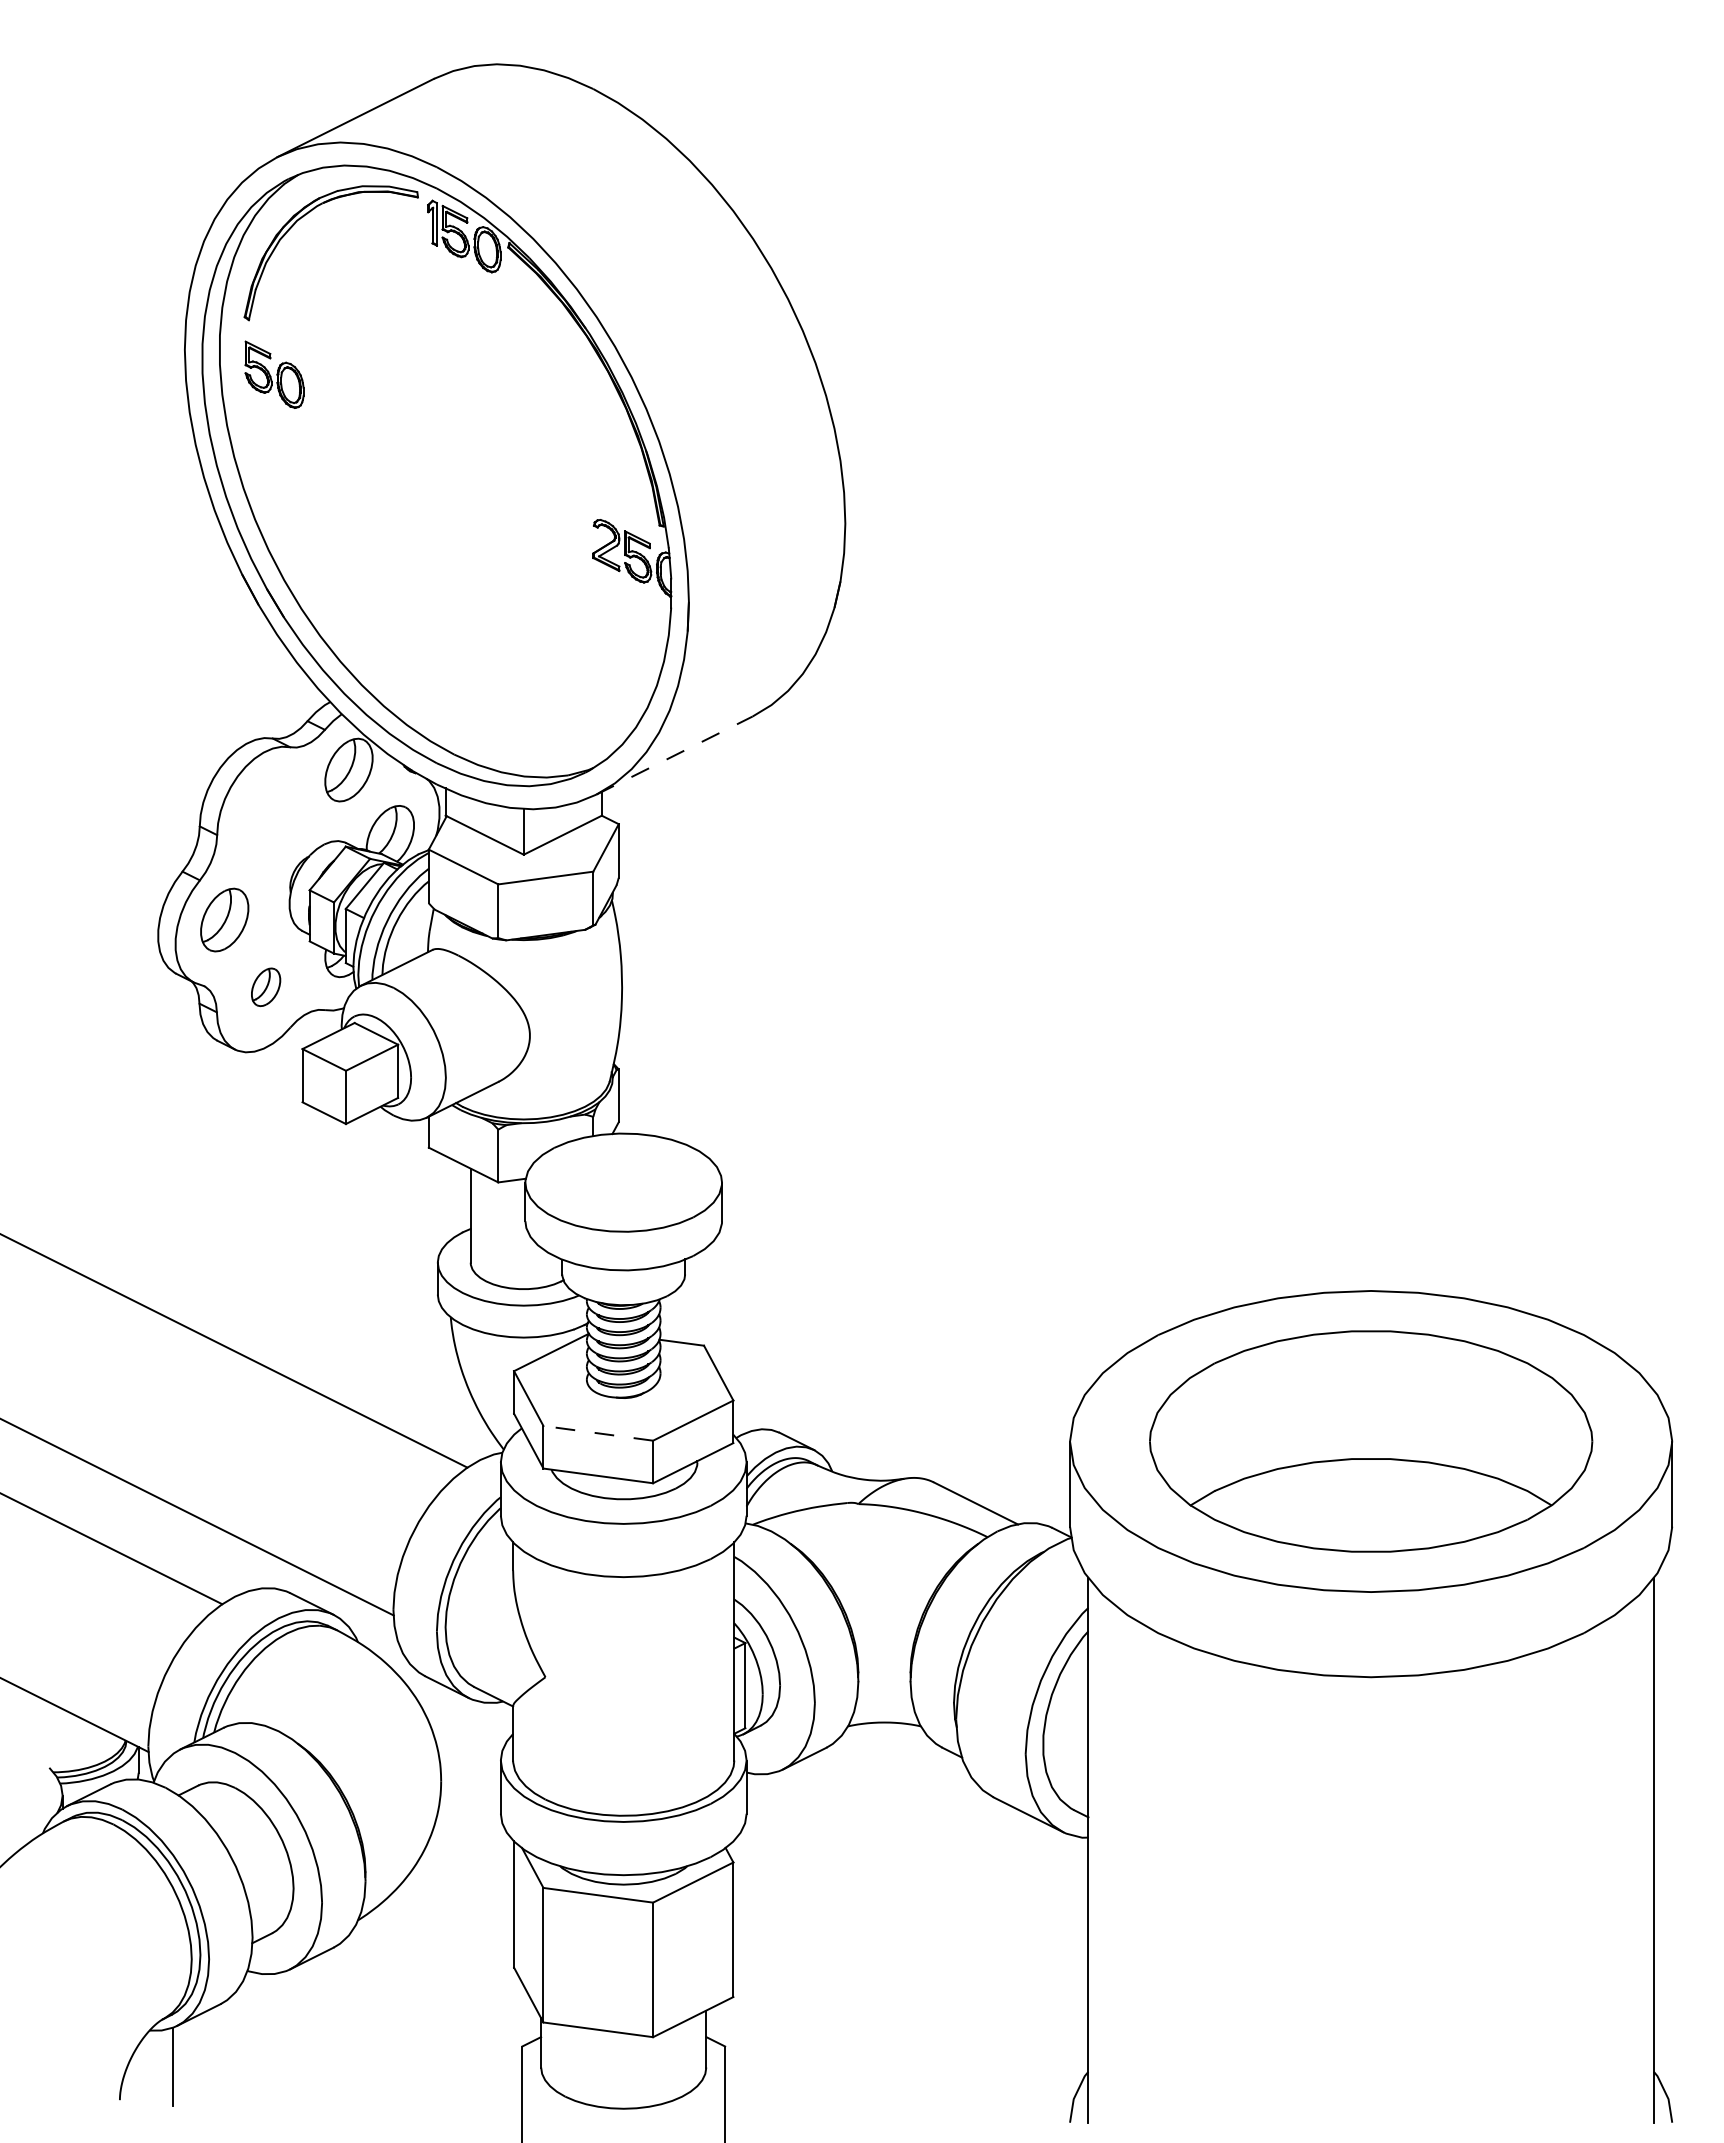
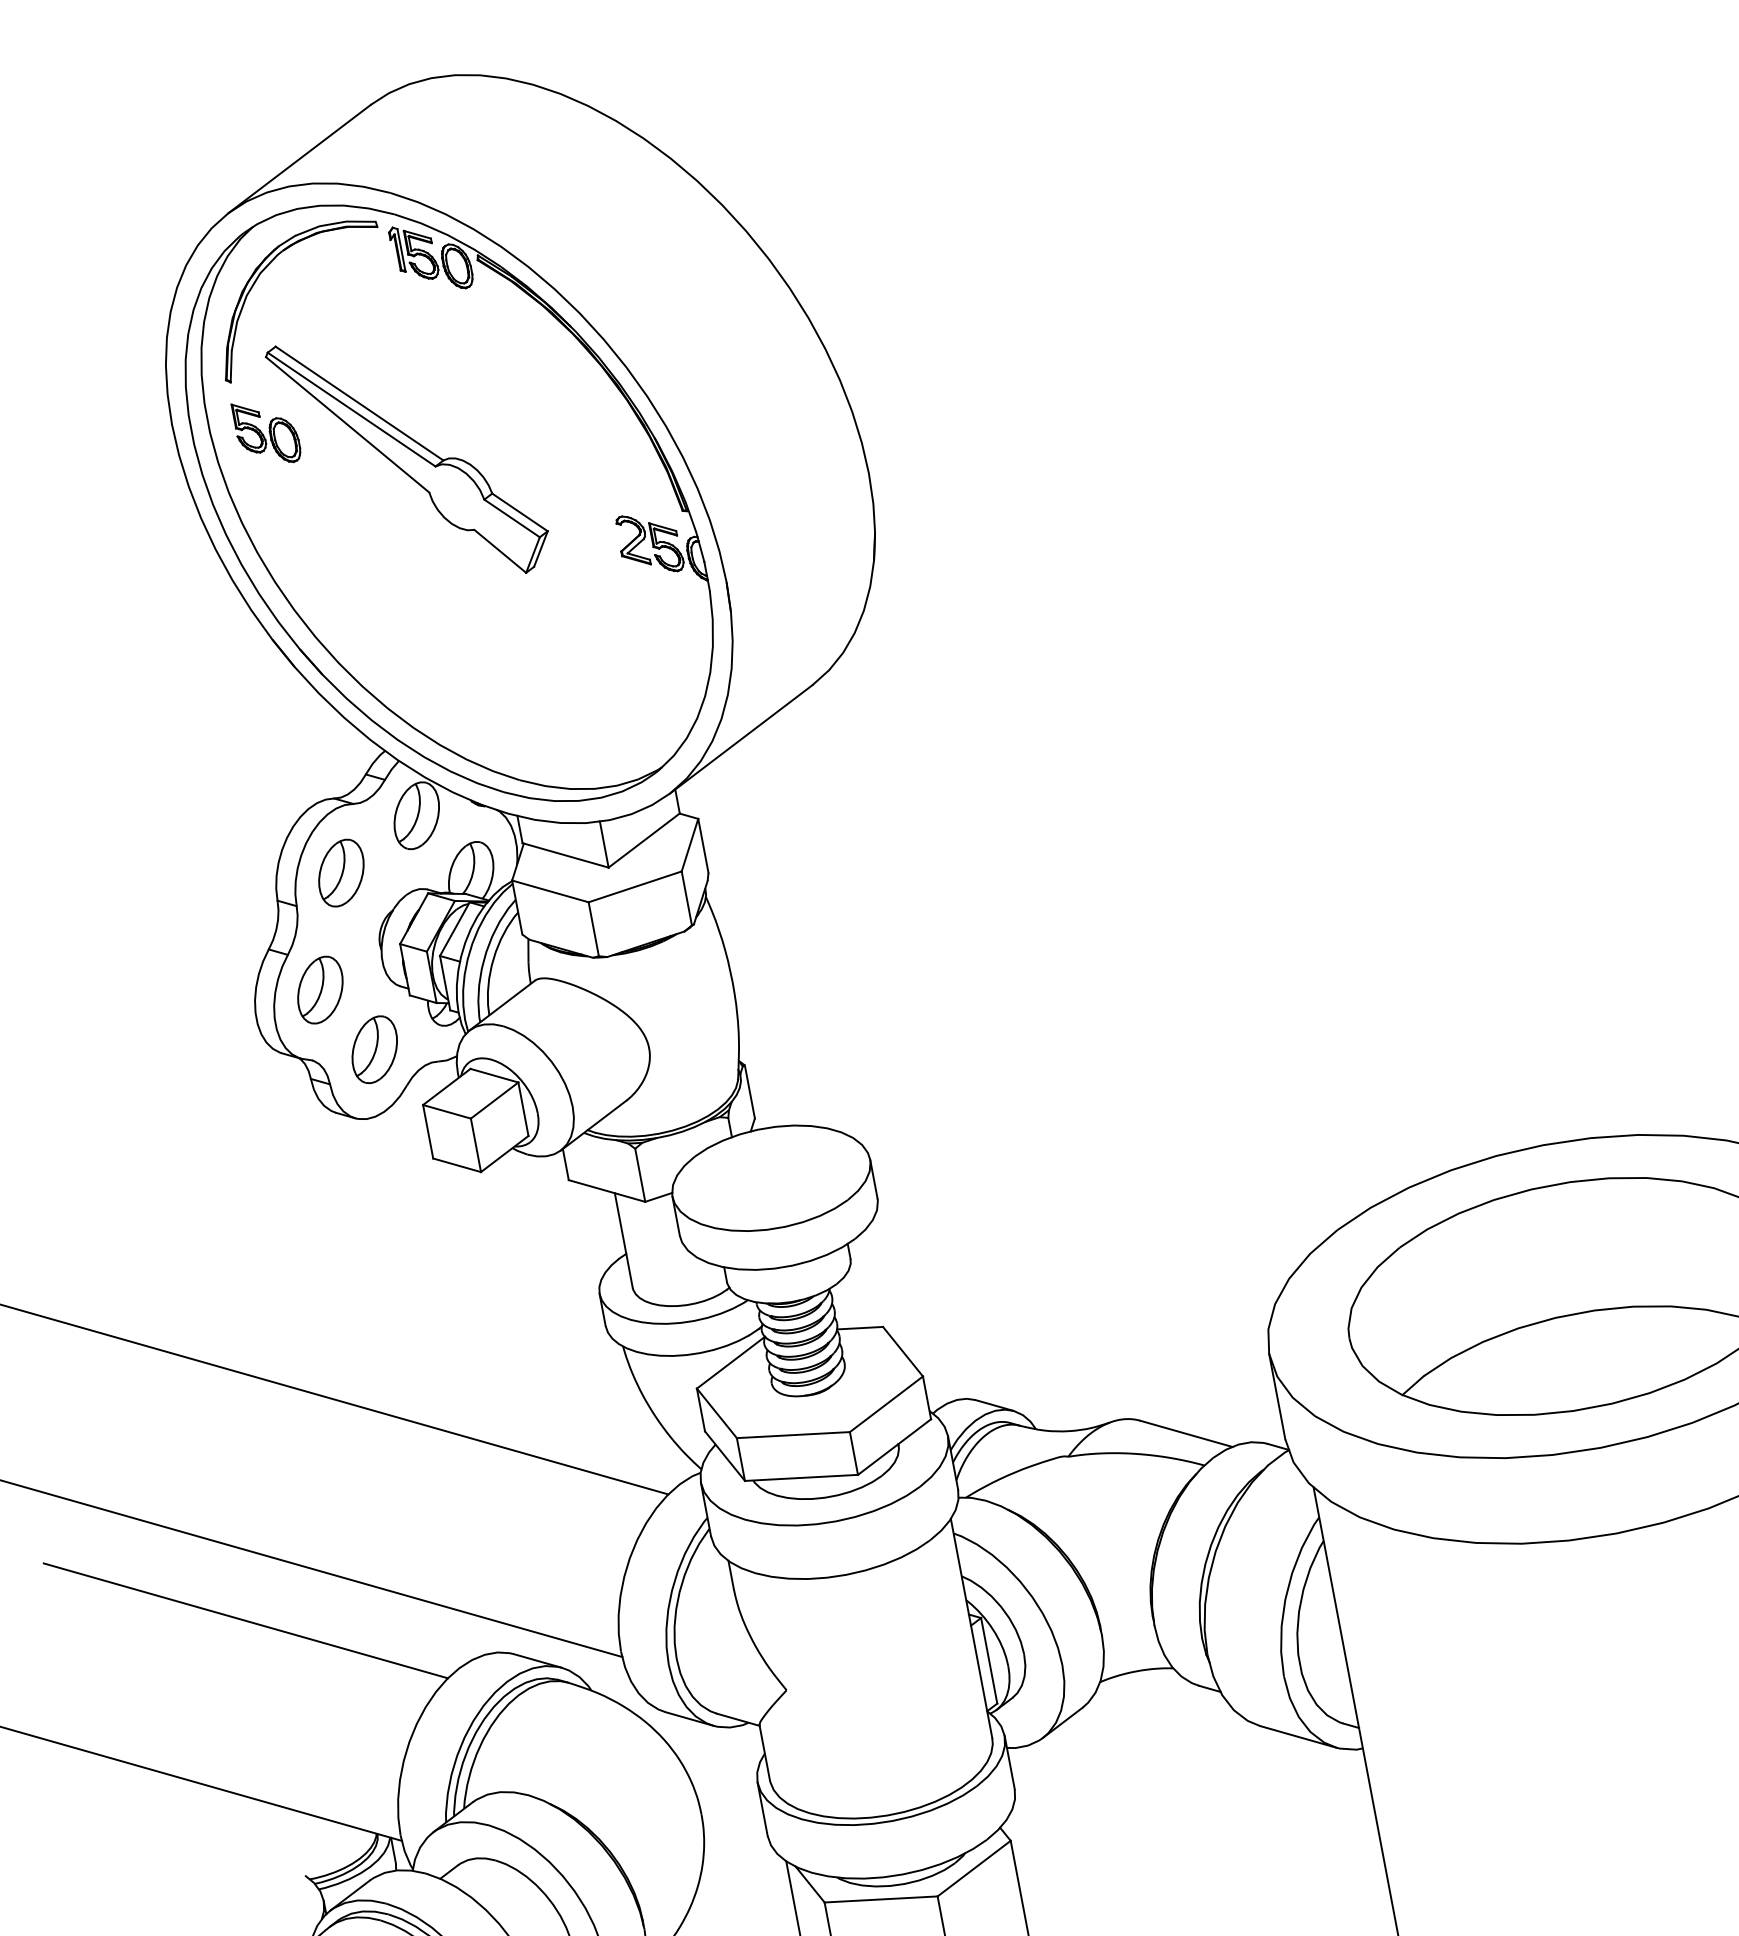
part: (406, 424) -> (408, 457), added
line: (674, 755) -> (741, 739), dashed -> solid
part: (265, 811) -> (340, 873), added
part: (265, 987) -> (374, 1050), size x1.67
line: (597, 1433) -> (792, 1435), dashed -> solid

